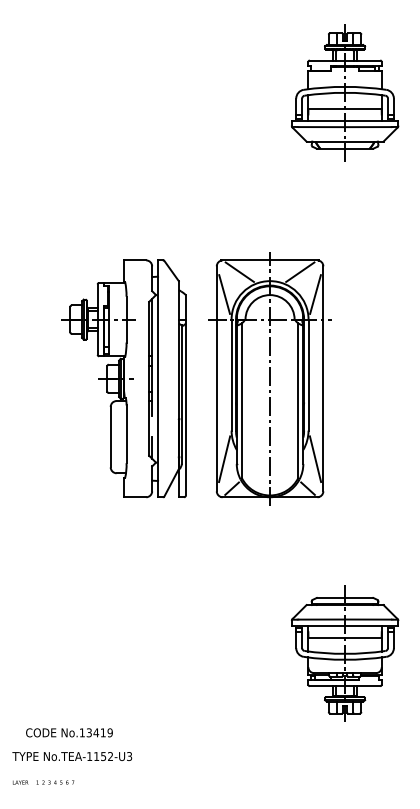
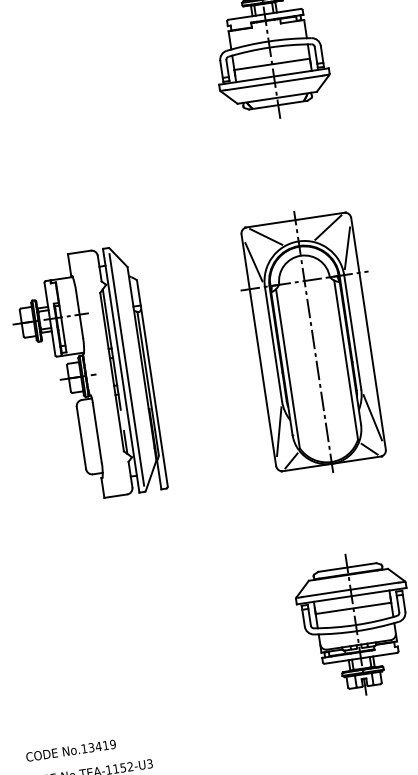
line: (163, 378) -> (126, 369), added
part: (269, 378) -> (313, 341), moved
text: (69, 732) -> (71, 750), moved

